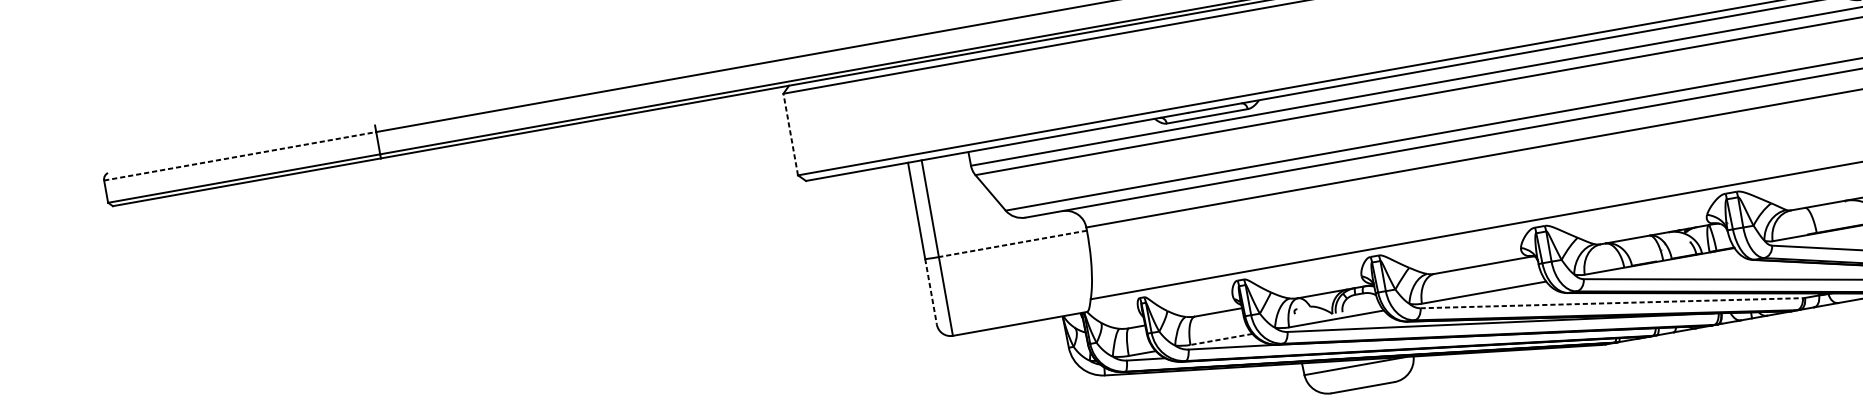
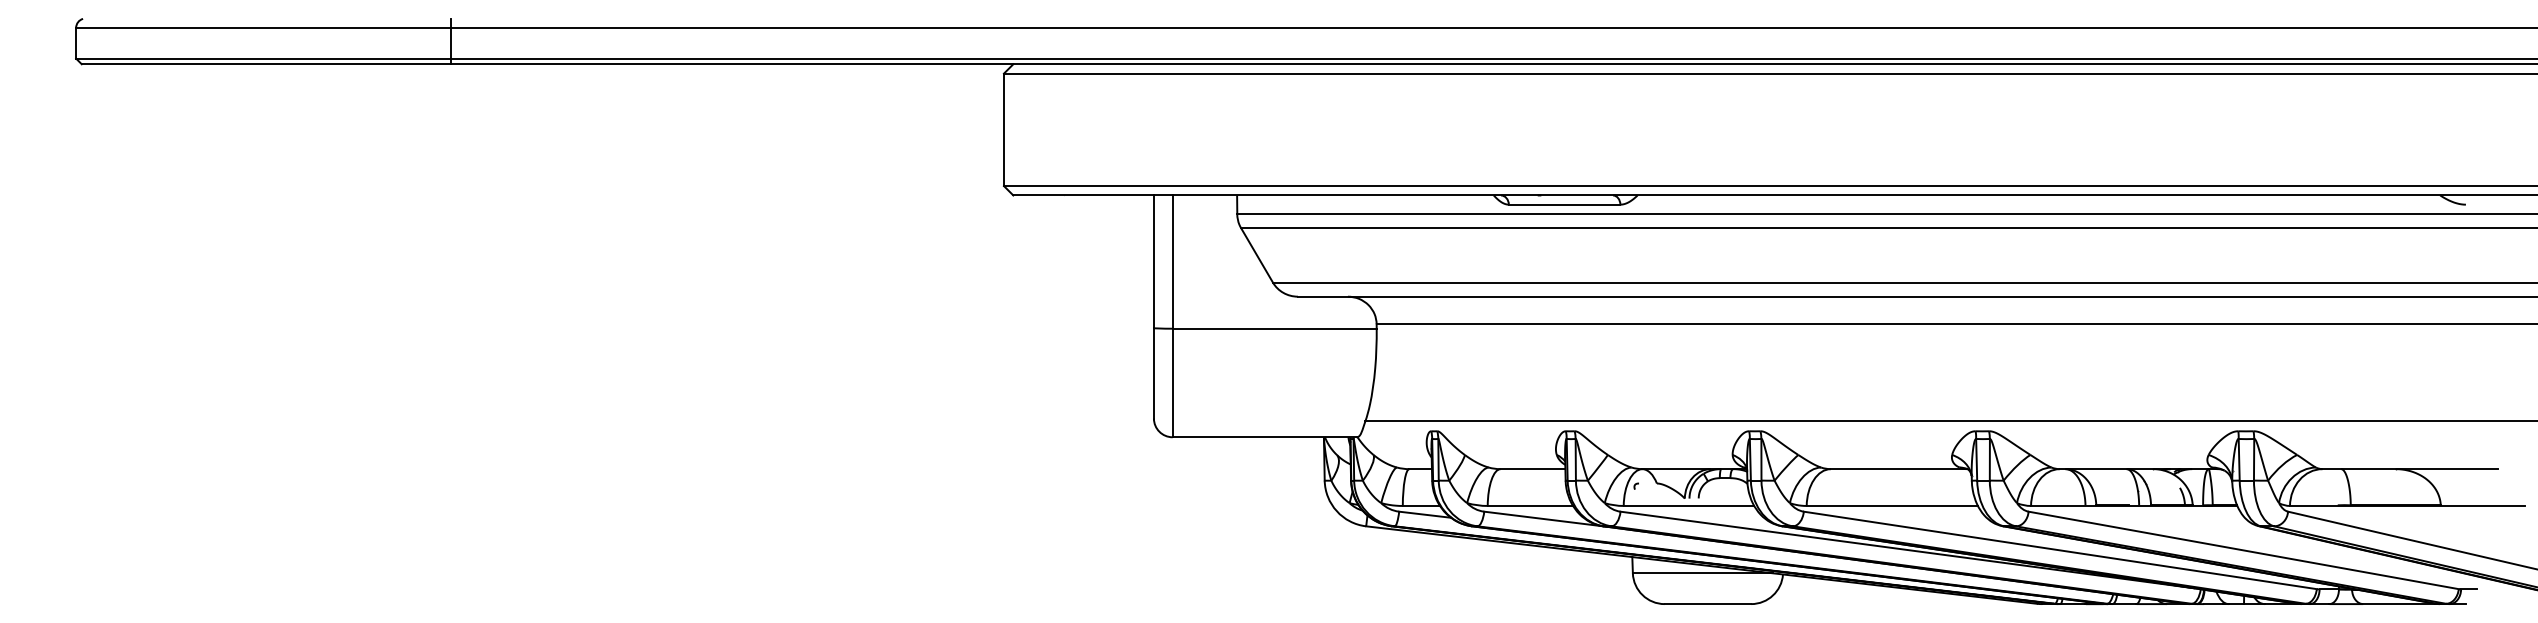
line: (790, 134) -> (1003, 129), dashed -> solid
line: (240, 155) -> (264, 27), dashed -> solid
line: (1012, 243) -> (1274, 328), dashed -> solid
line: (930, 292) -> (1153, 373), dashed -> solid
line: (1611, 303) -> (2060, 550), dashed -> solid
line: (1221, 339) -> (1530, 505), dashed -> solid

